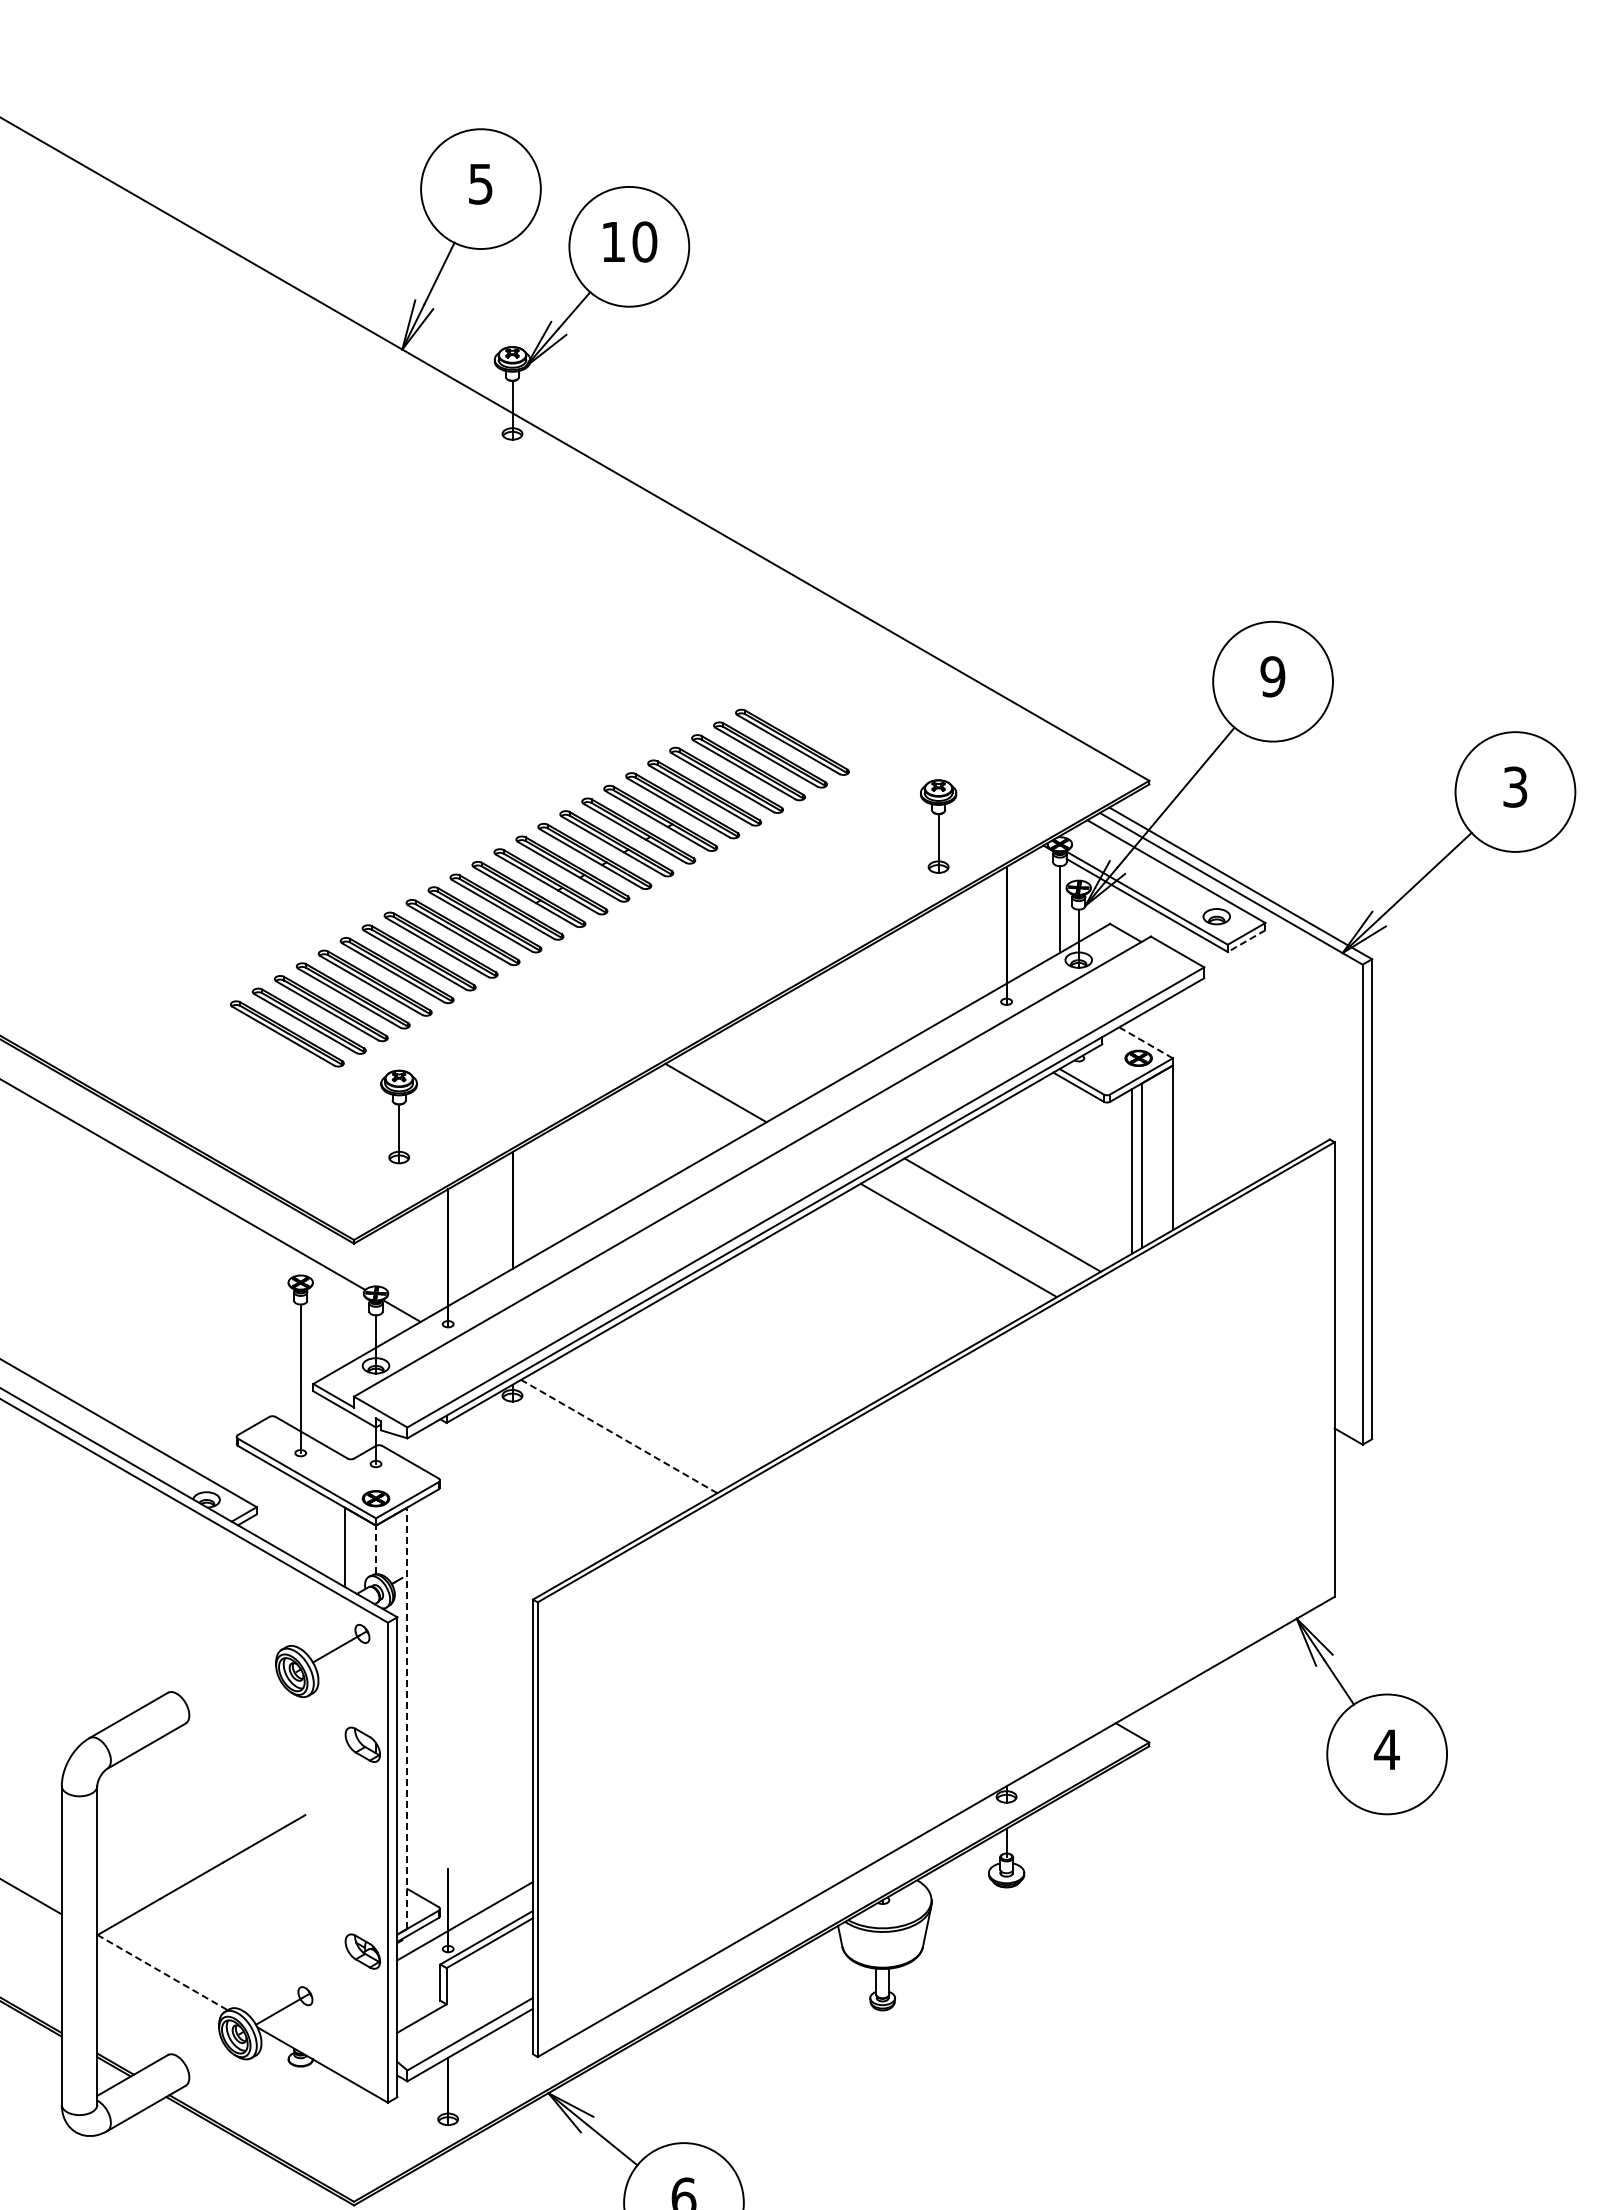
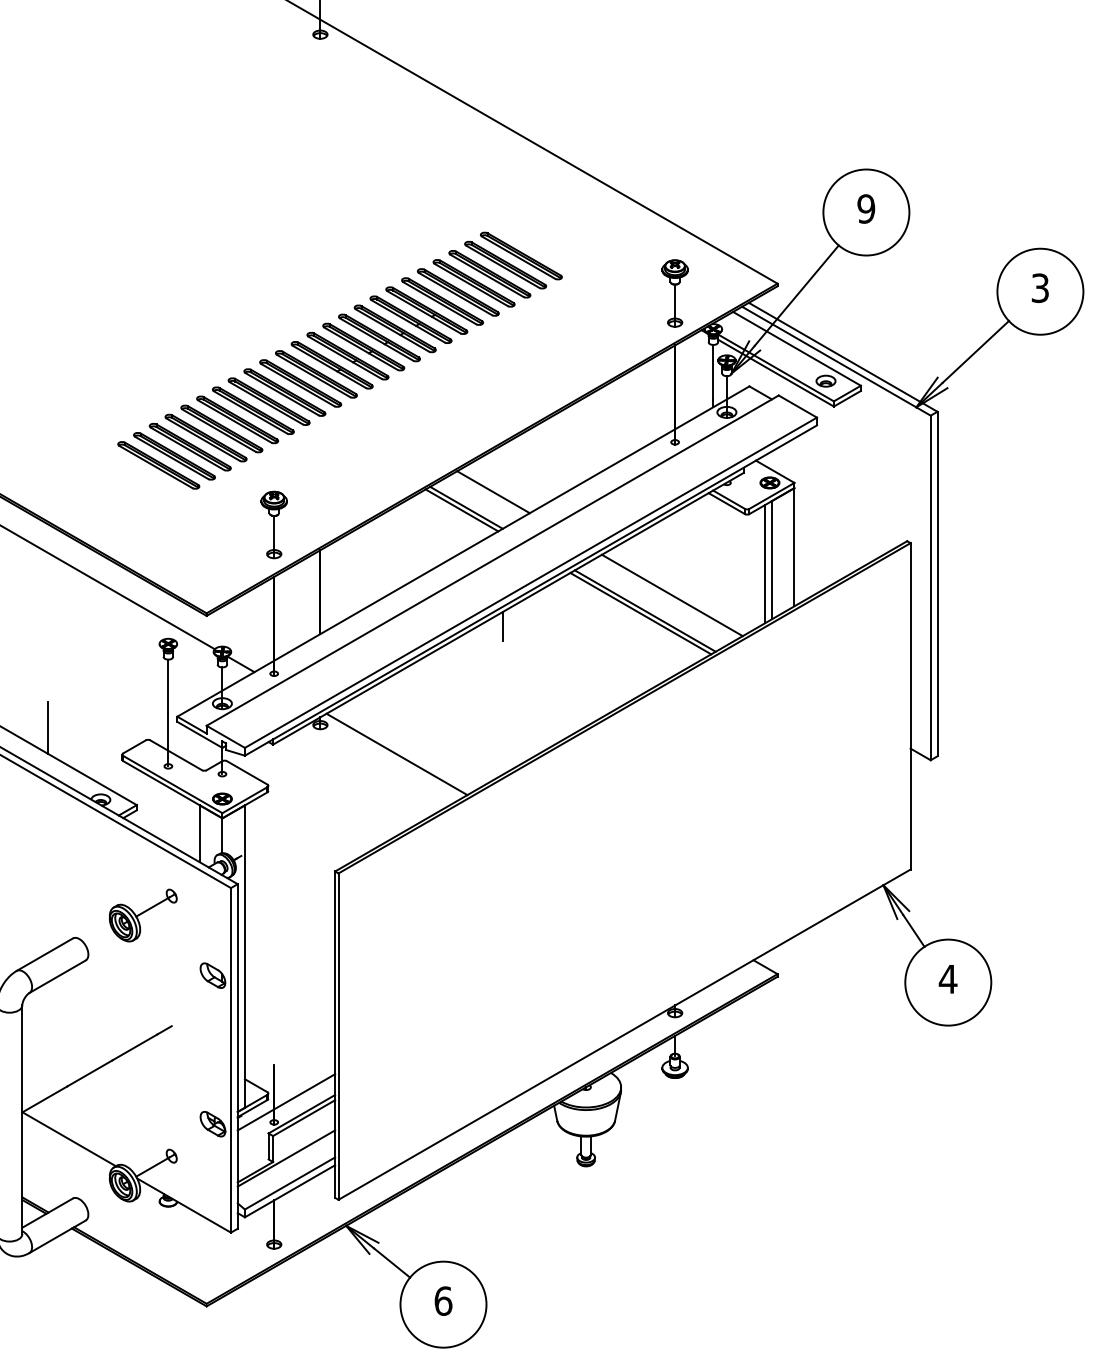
part: (938, 826) -> (675, 293), moved
line: (1246, 941) -> (847, 399), dashed -> solid
line: (1146, 1042) -> (775, 471), dashed -> solid
line: (753, 1071) -> (493, 492), added
line: (709, 1096) -> (461, 510), added
part: (398, 1116) -> (273, 524), moved
line: (965, 1236) -> (645, 610), added
line: (766, 1258) -> (502, 626), added
line: (132, 1399) -> (47, 727), added
line: (618, 1436) -> (396, 754), dashed -> solid
line: (376, 1549) -> (222, 835), dashed -> solid
part: (322, 1661) -> (143, 915), moved
line: (407, 1718) -> (245, 956), dashed -> solid
line: (163, 1972) -> (69, 1139), dashed -> solid
line: (465, 1999) -> (286, 1158), added

